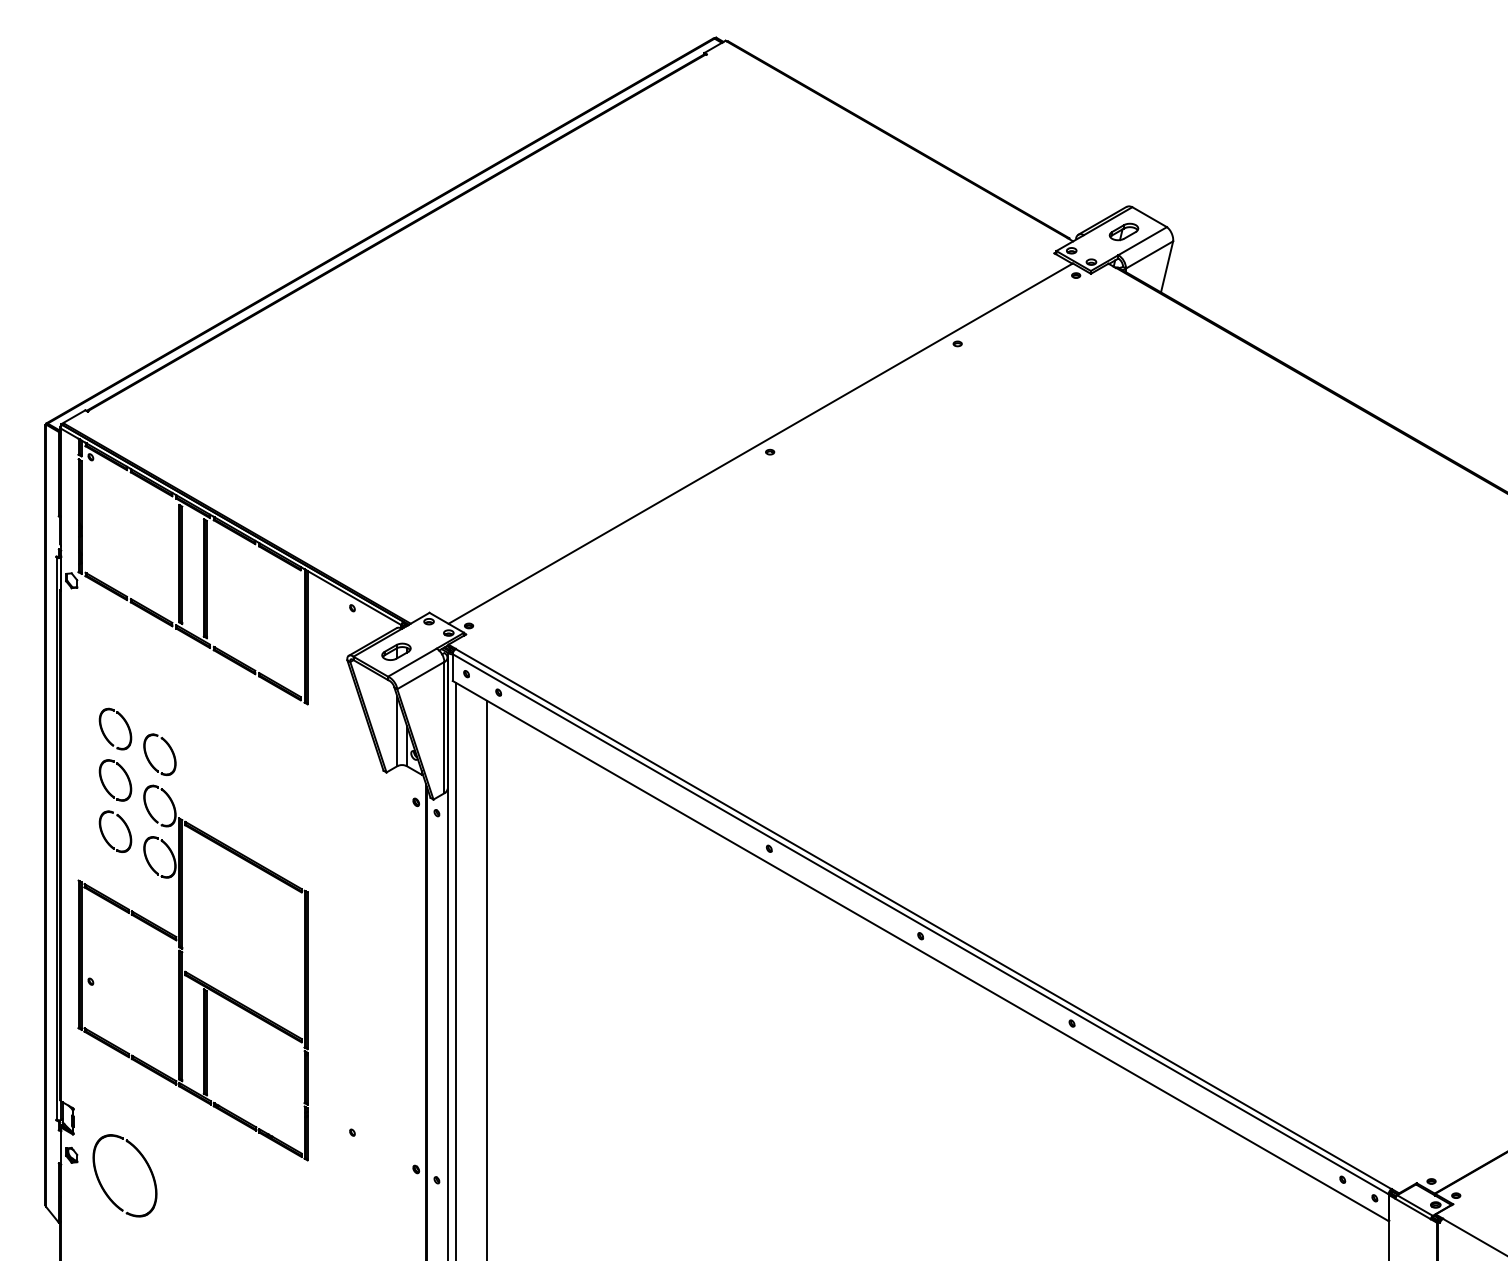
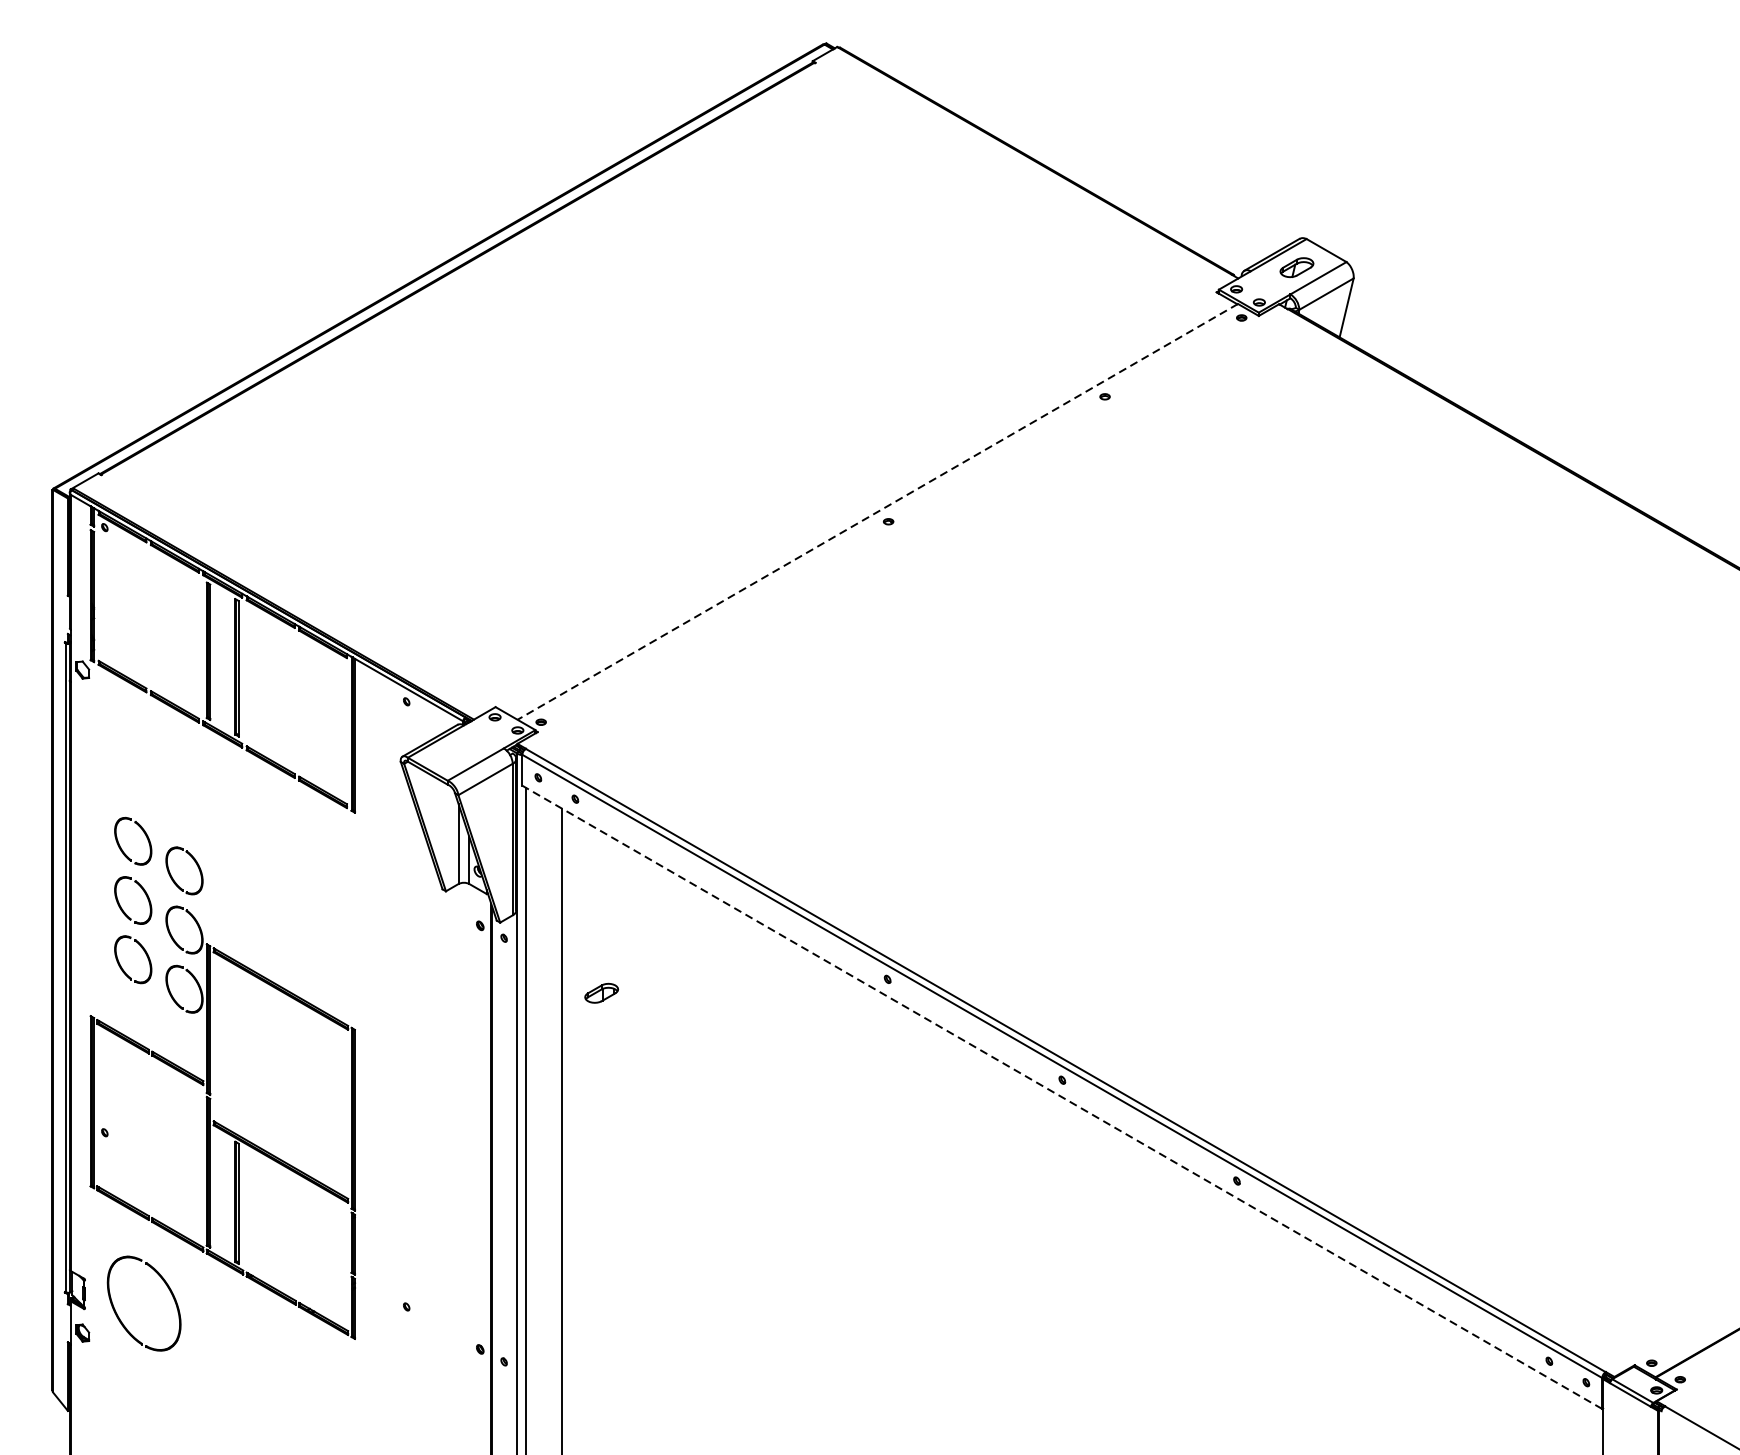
line: (760, 443) -> (877, 511), solid -> dashed
part: (396, 651) -> (601, 992), moved
line: (920, 950) -> (1062, 1096), solid -> dashed
part: (104, 1188) -> (120, 1318), moved

